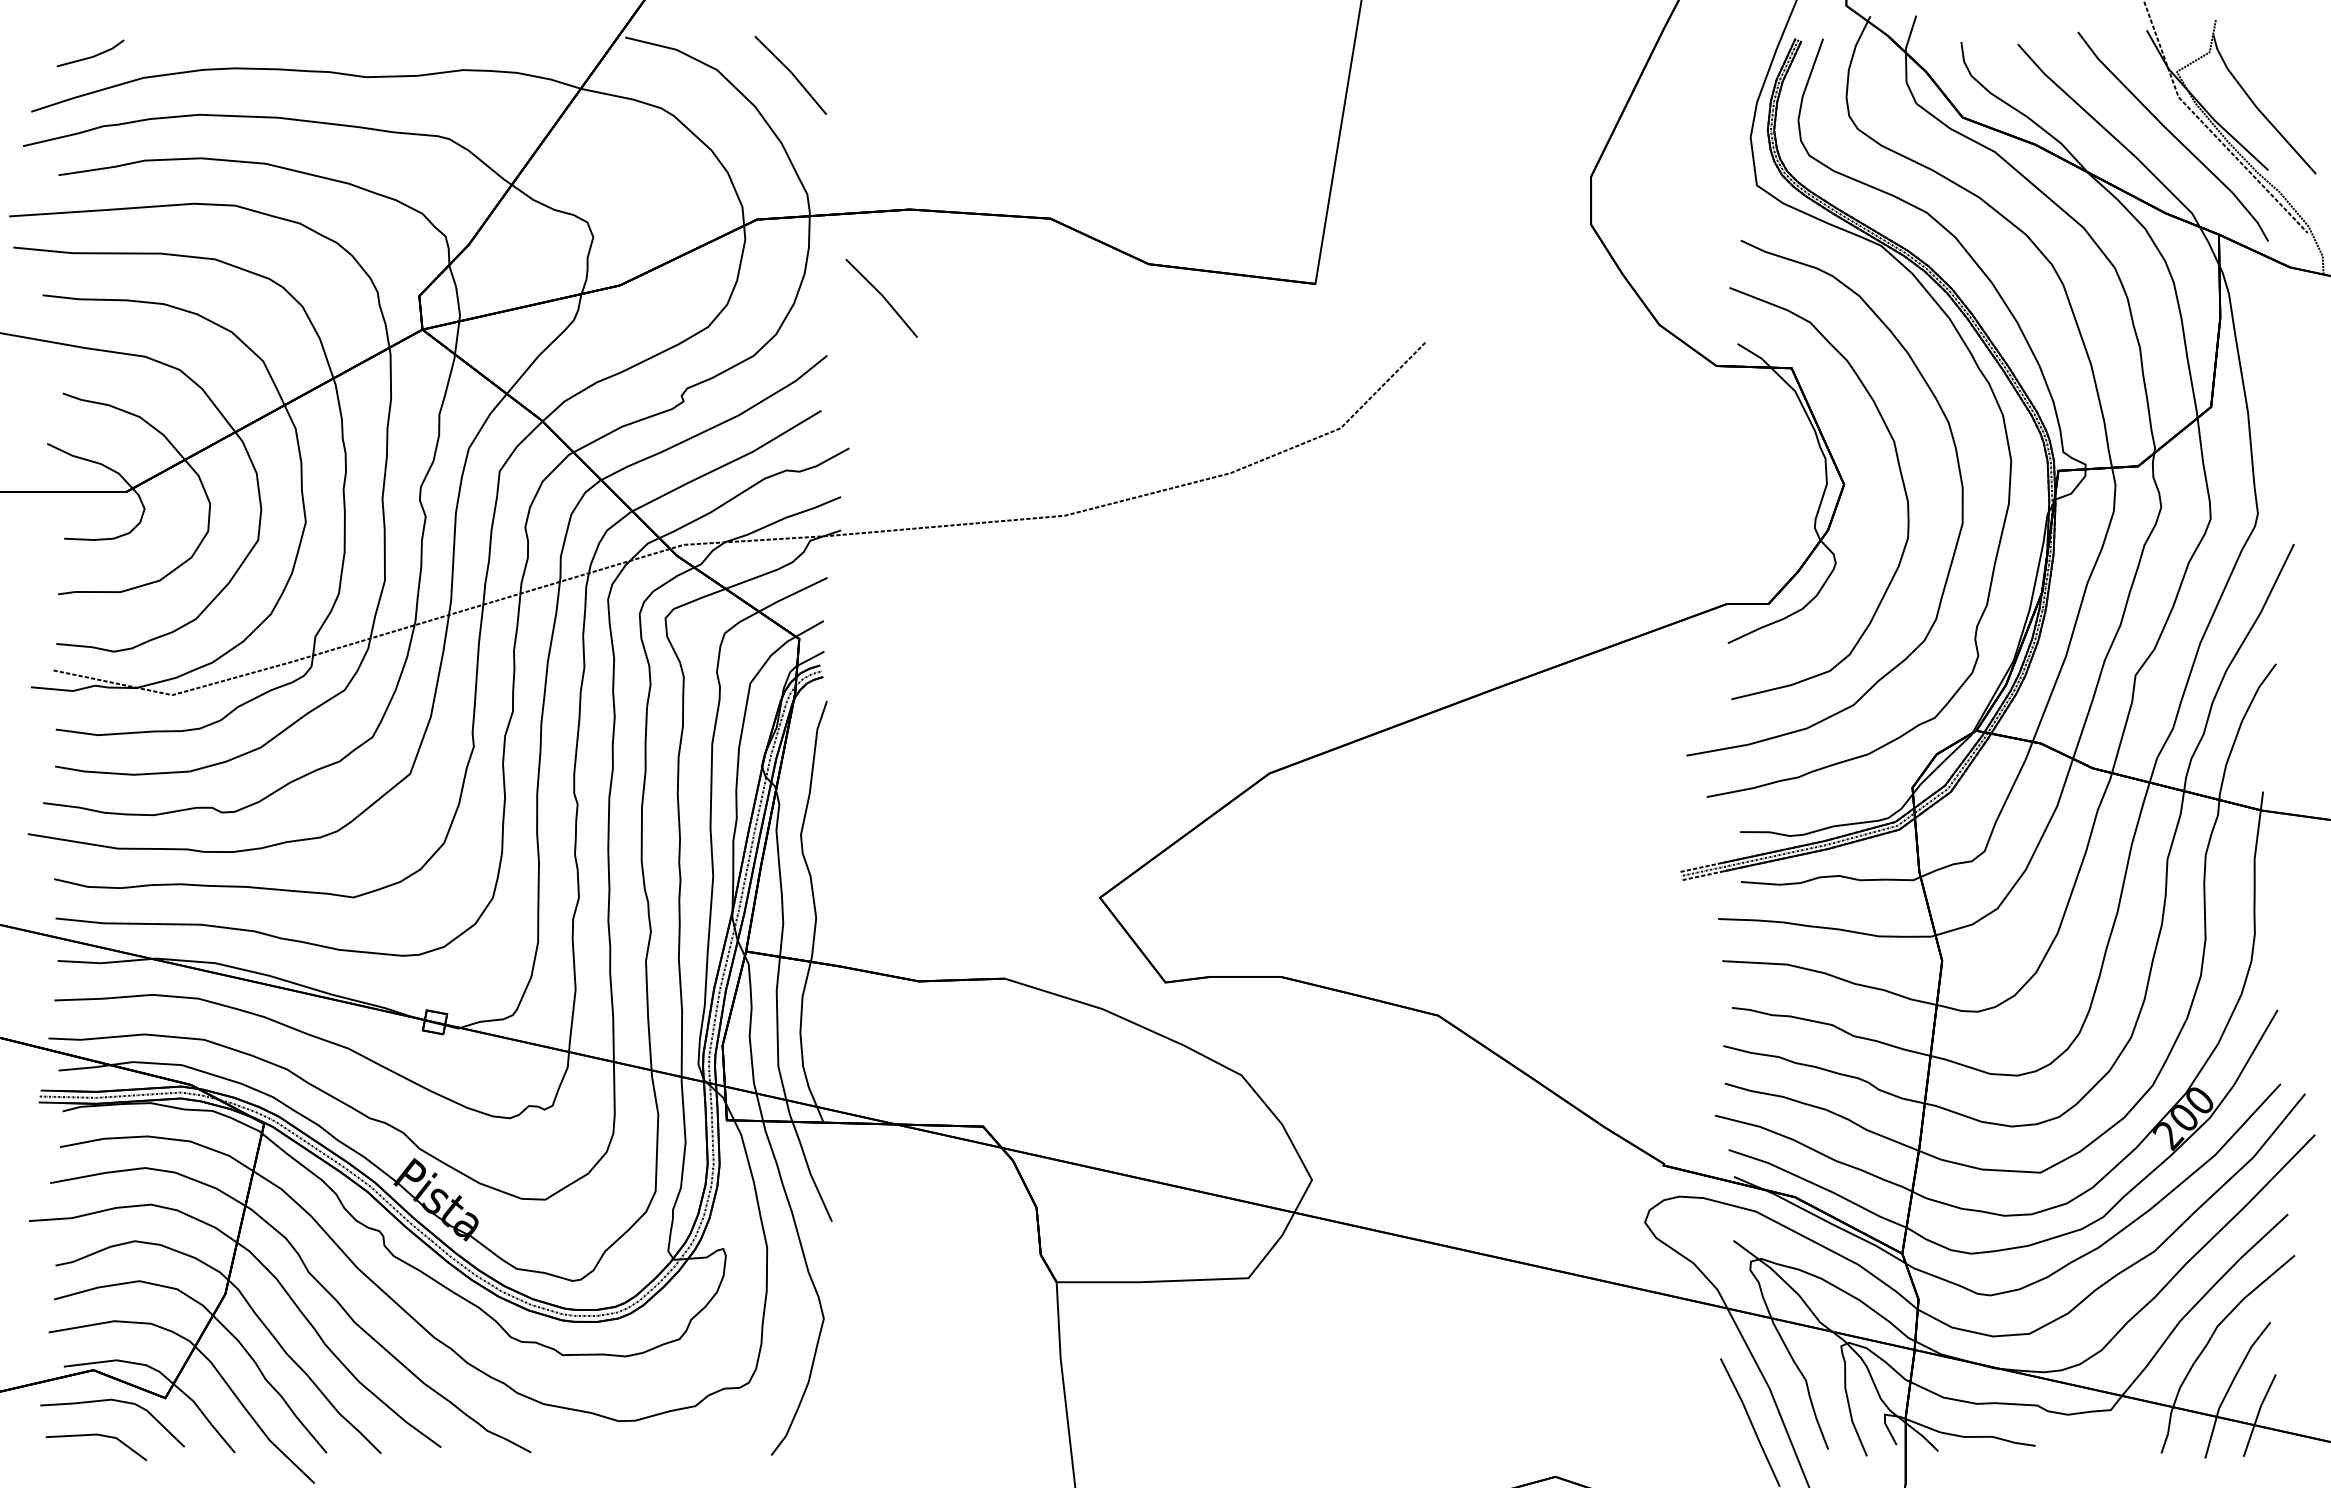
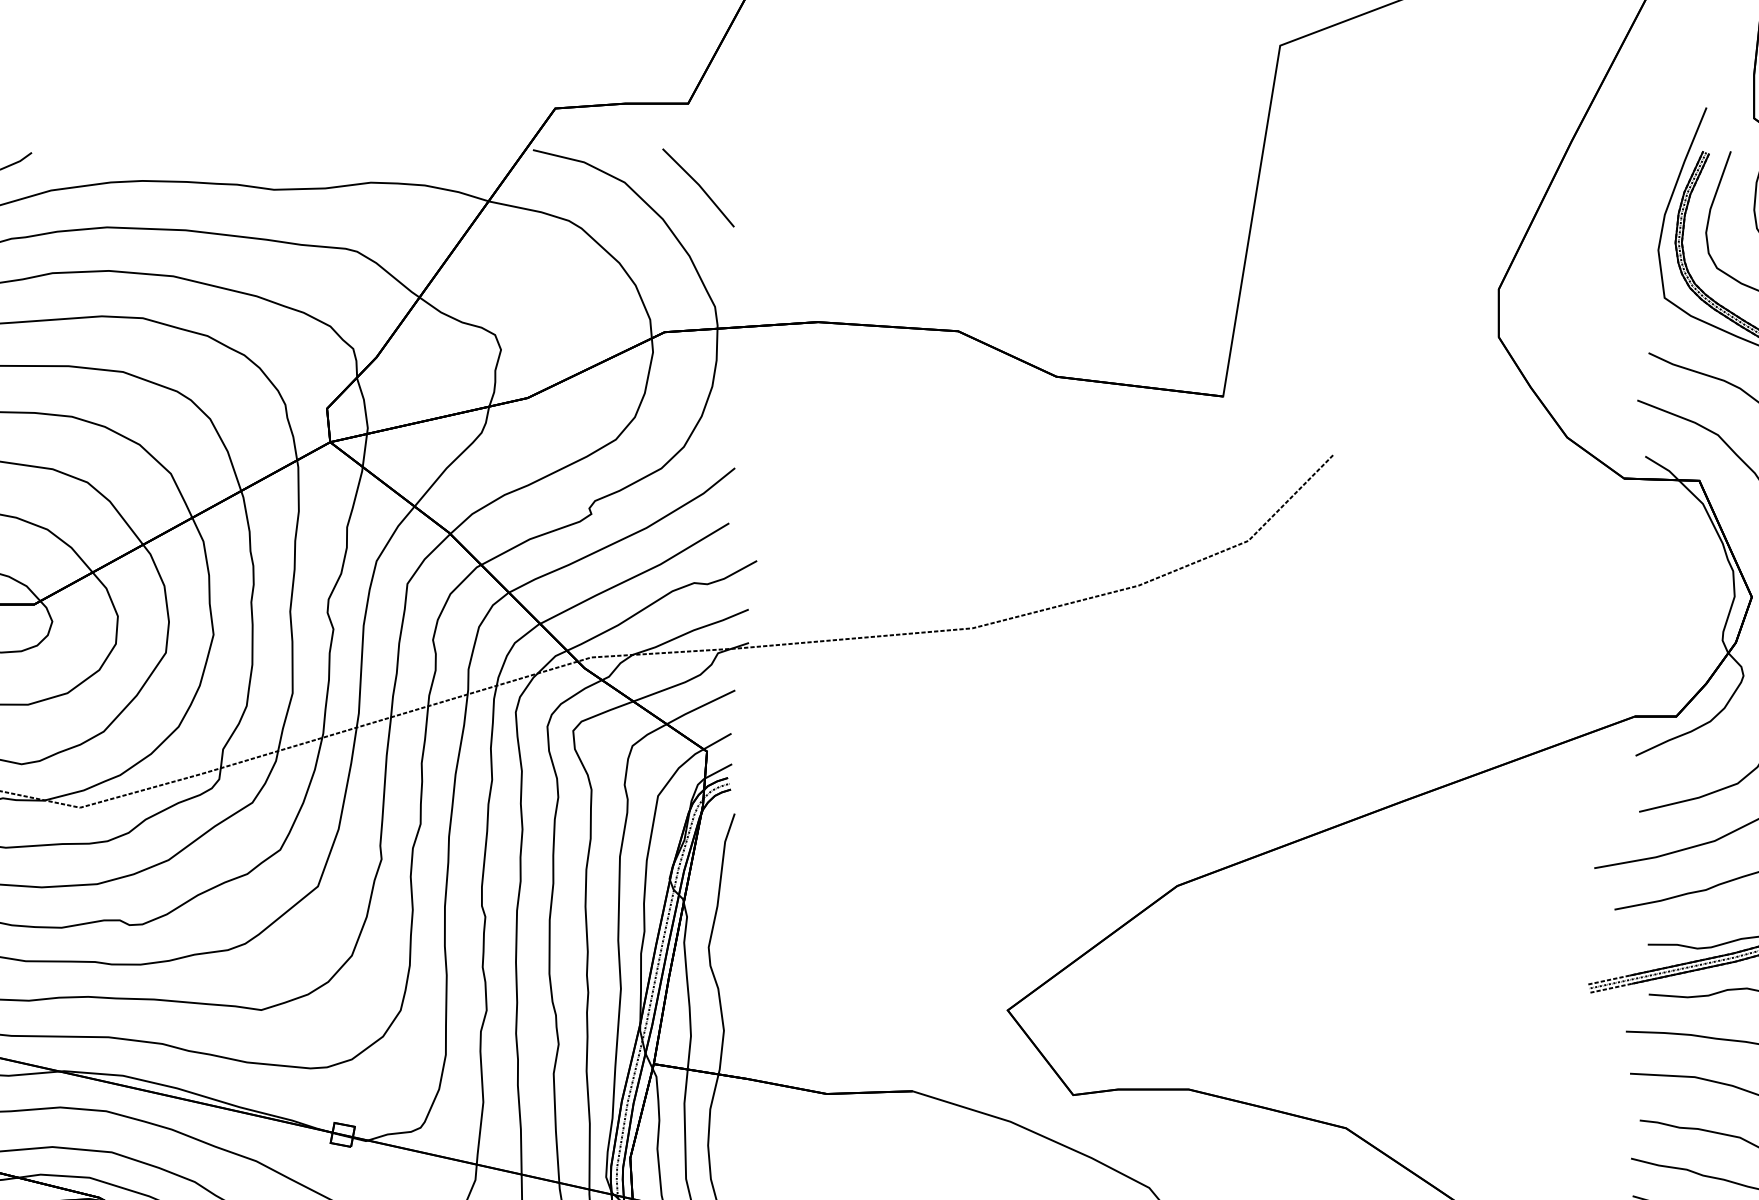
line: (881, 296) -> (789, 409), removed

